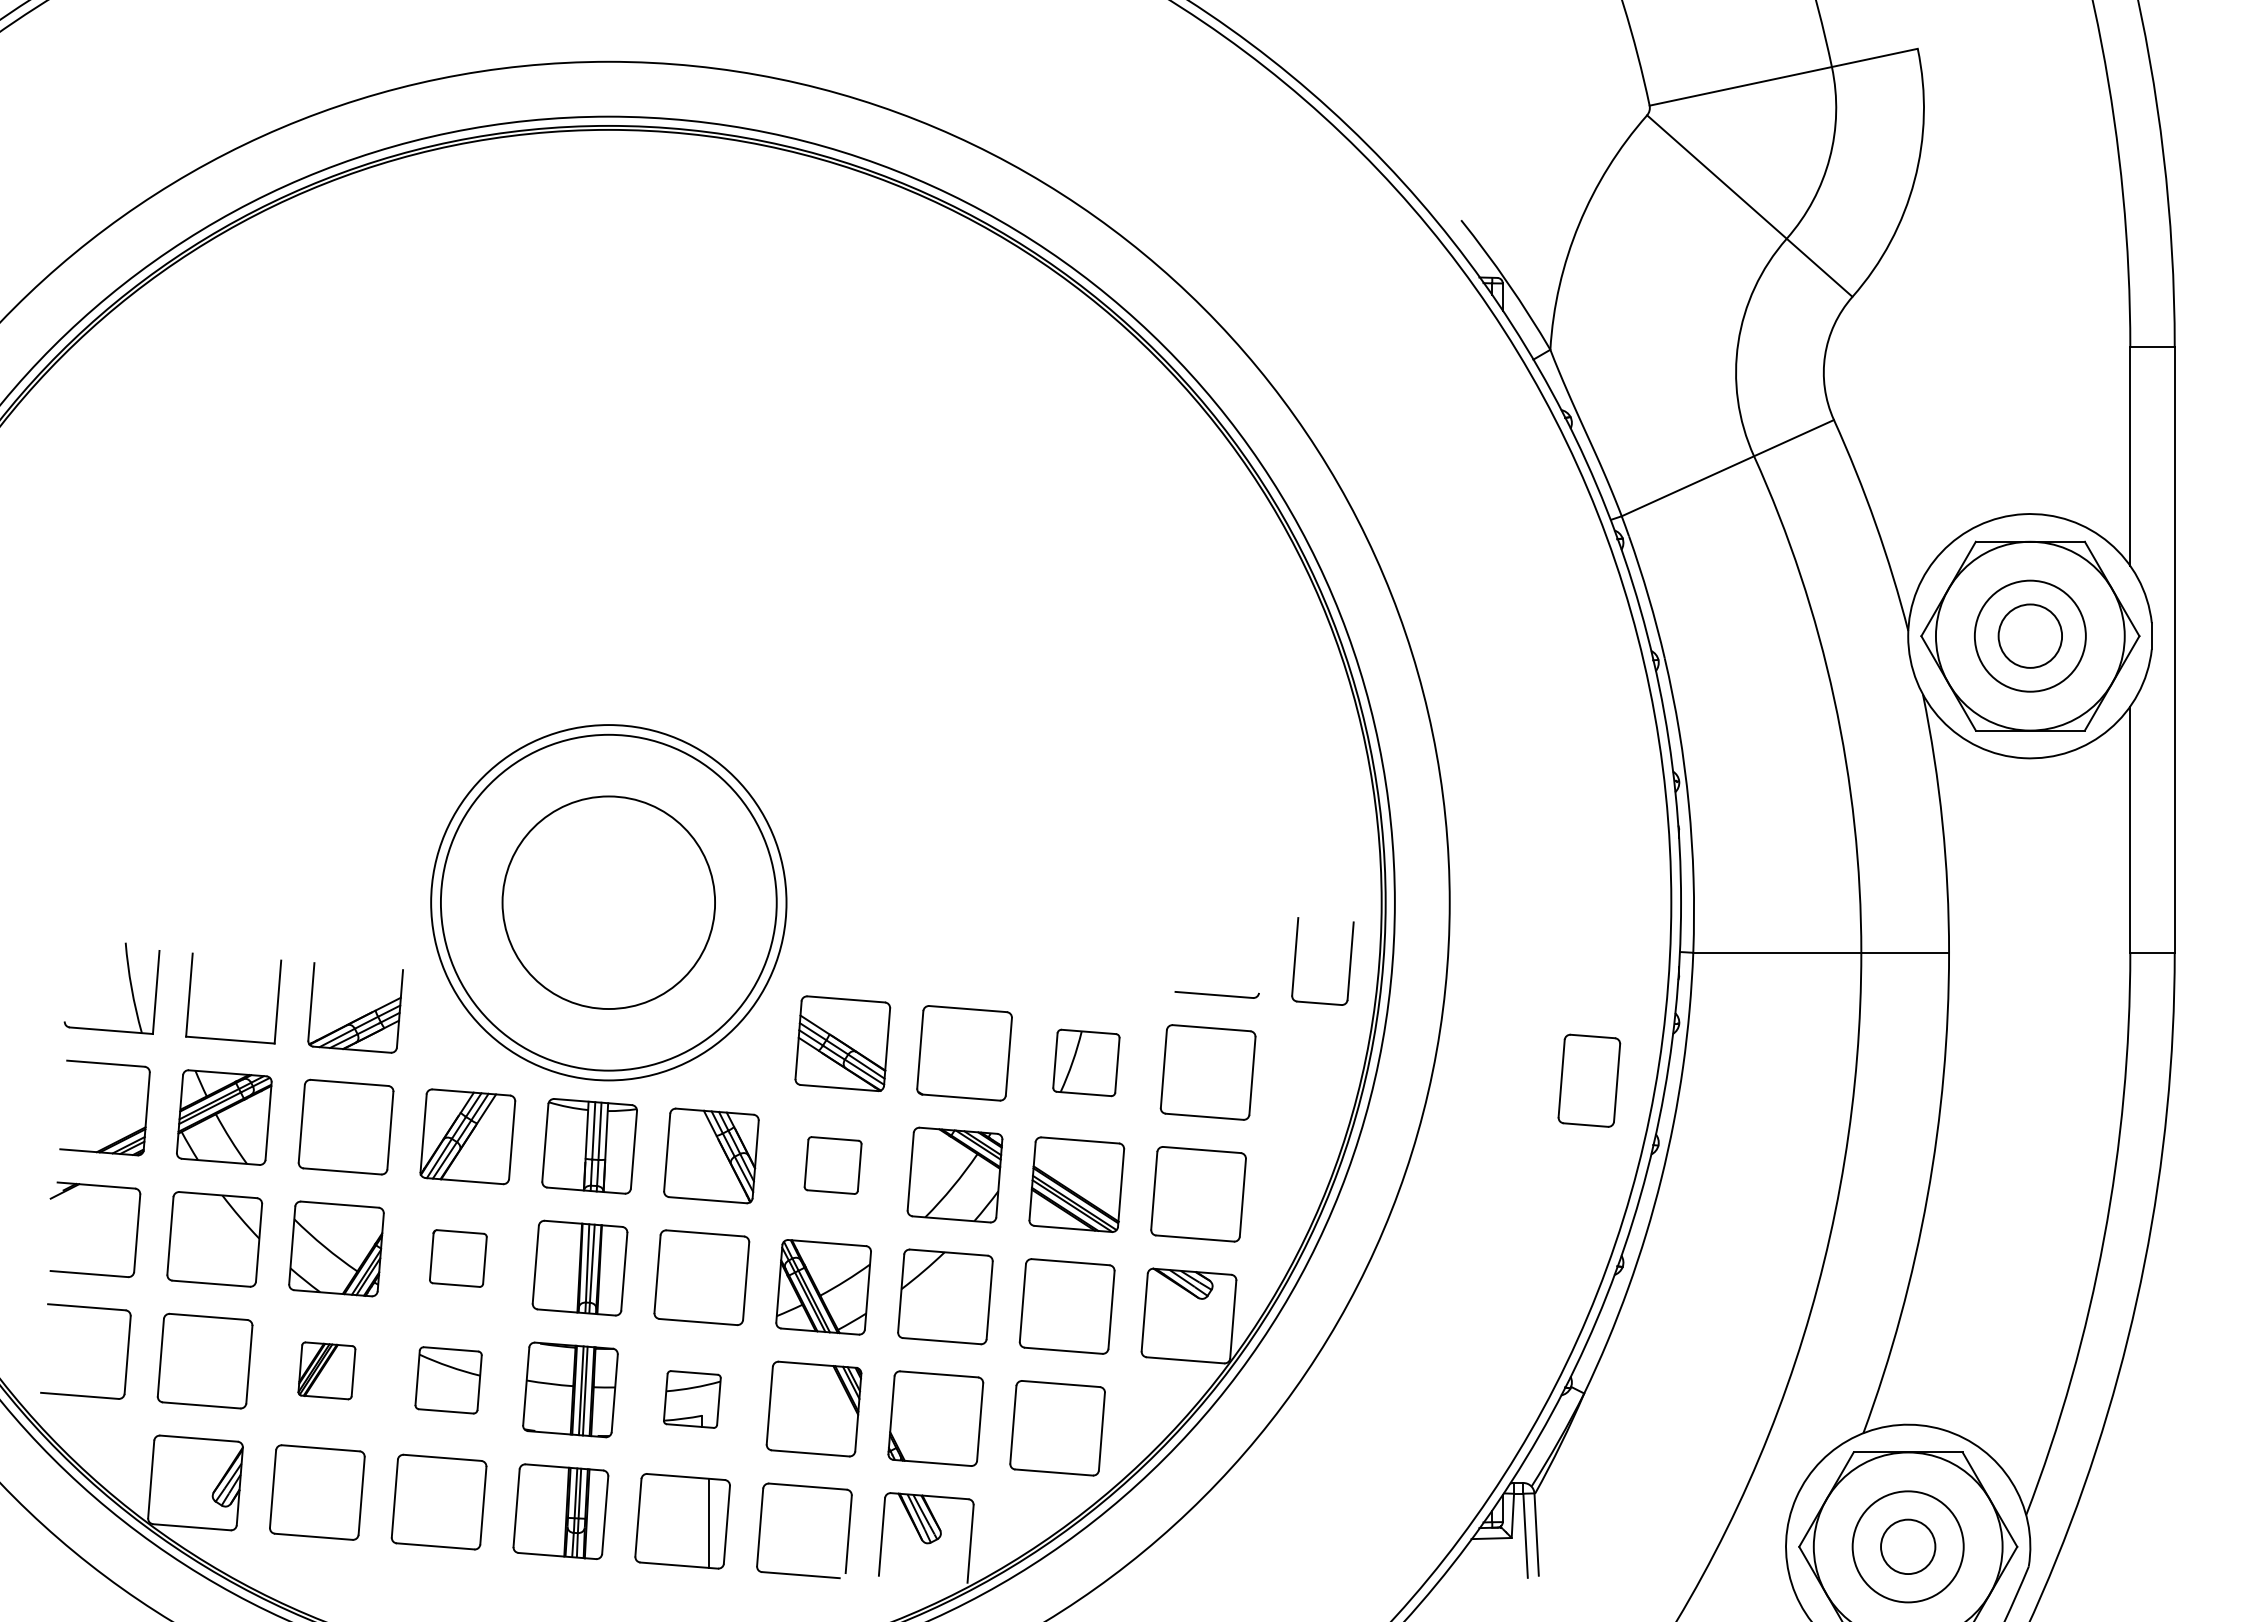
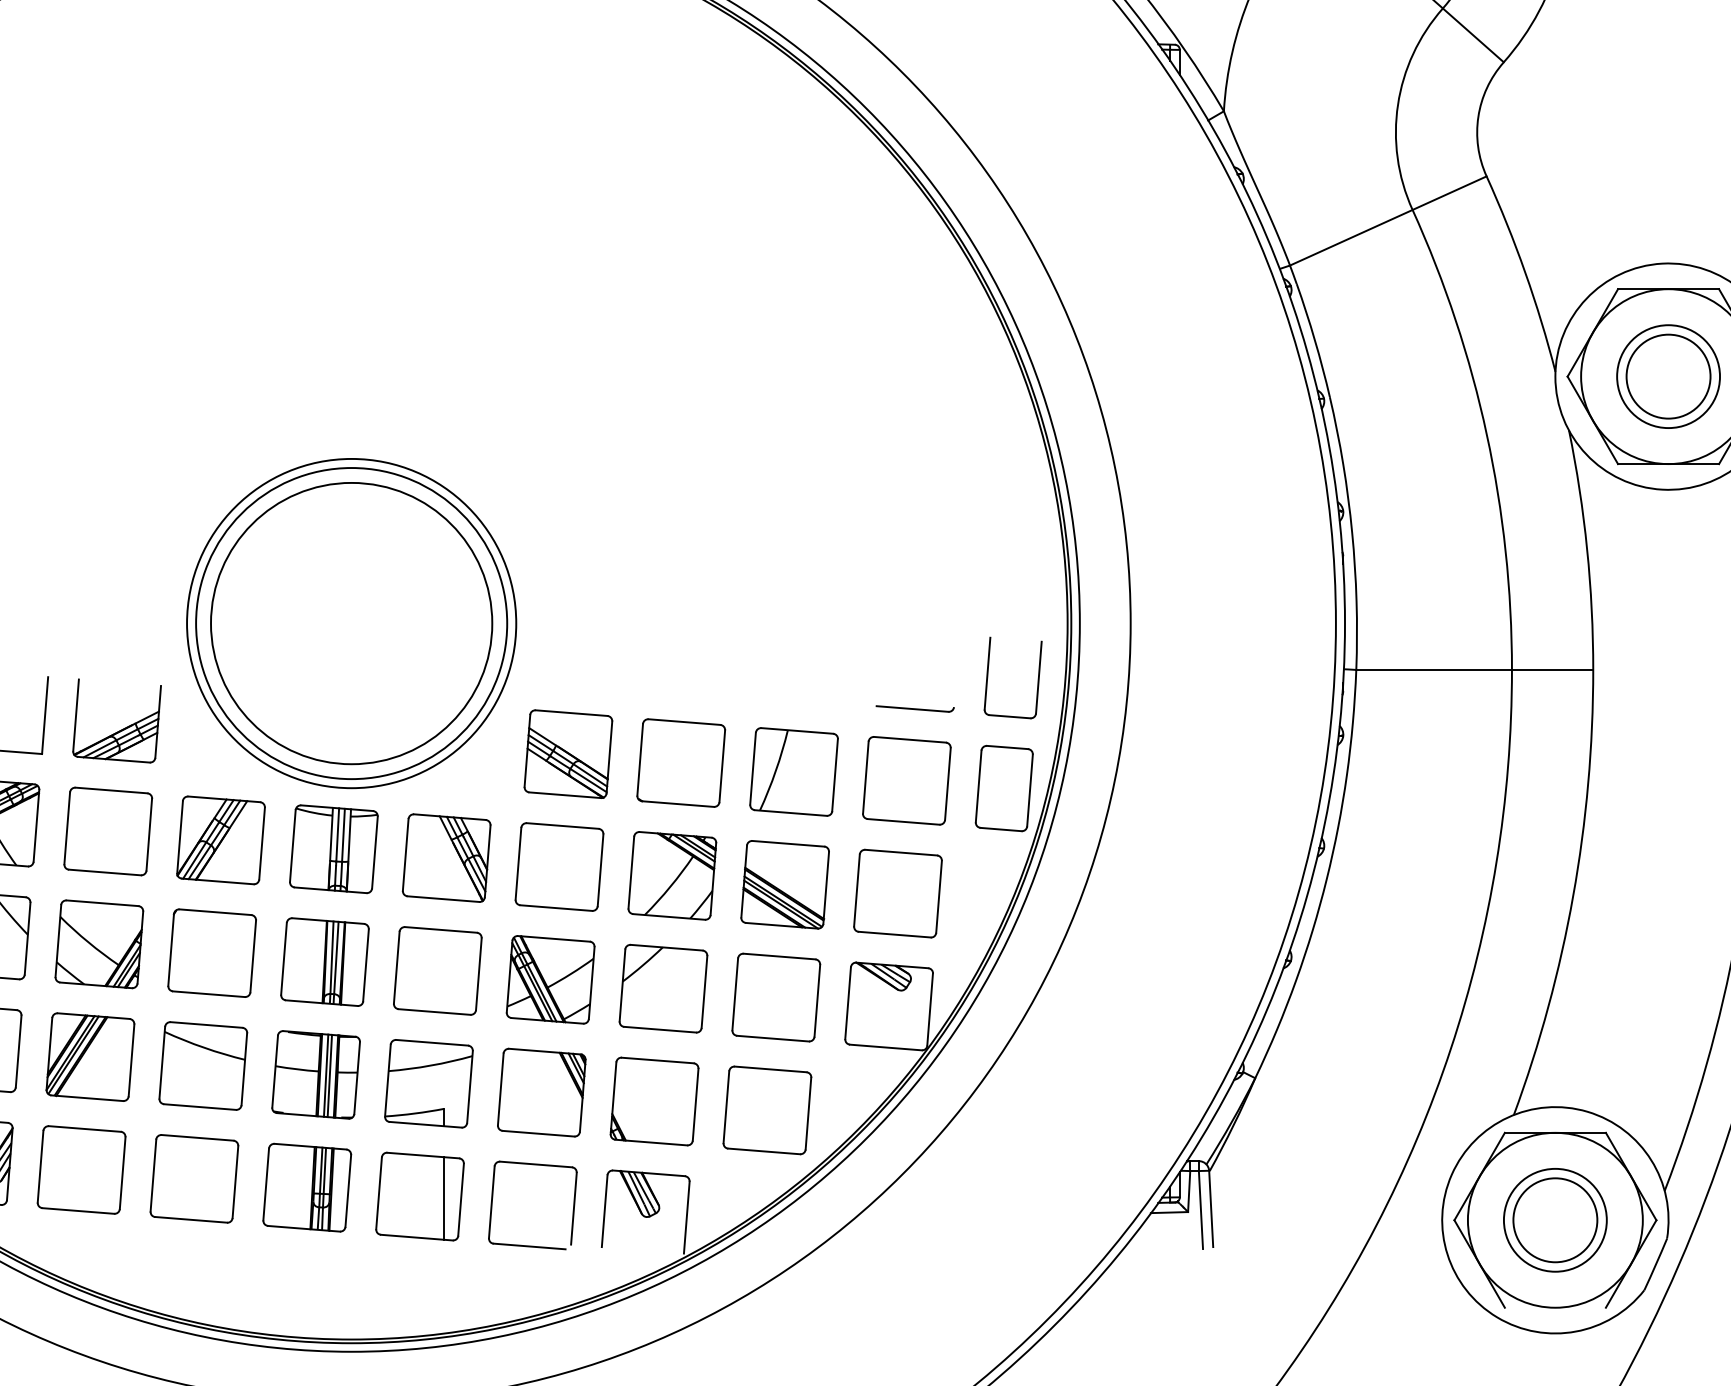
circle: (2030, 635) -> (1668, 376), size x1.43
circle: (608, 902) -> (351, 623), size x1.43
part: (1086, 1062) -> (794, 771), size x1.43
part: (1589, 1080) -> (1004, 788), moved
part: (832, 1165) -> (558, 866), size x1.67
part: (458, 1258) -> (212, 953), size x1.67
part: (326, 1370) -> (90, 1056), size x1.67
part: (448, 1380) -> (203, 1066), size x1.43
part: (692, 1399) -> (429, 1083), size x1.67
circle: (1907, 1546) -> (1554, 1219), size x1.67

